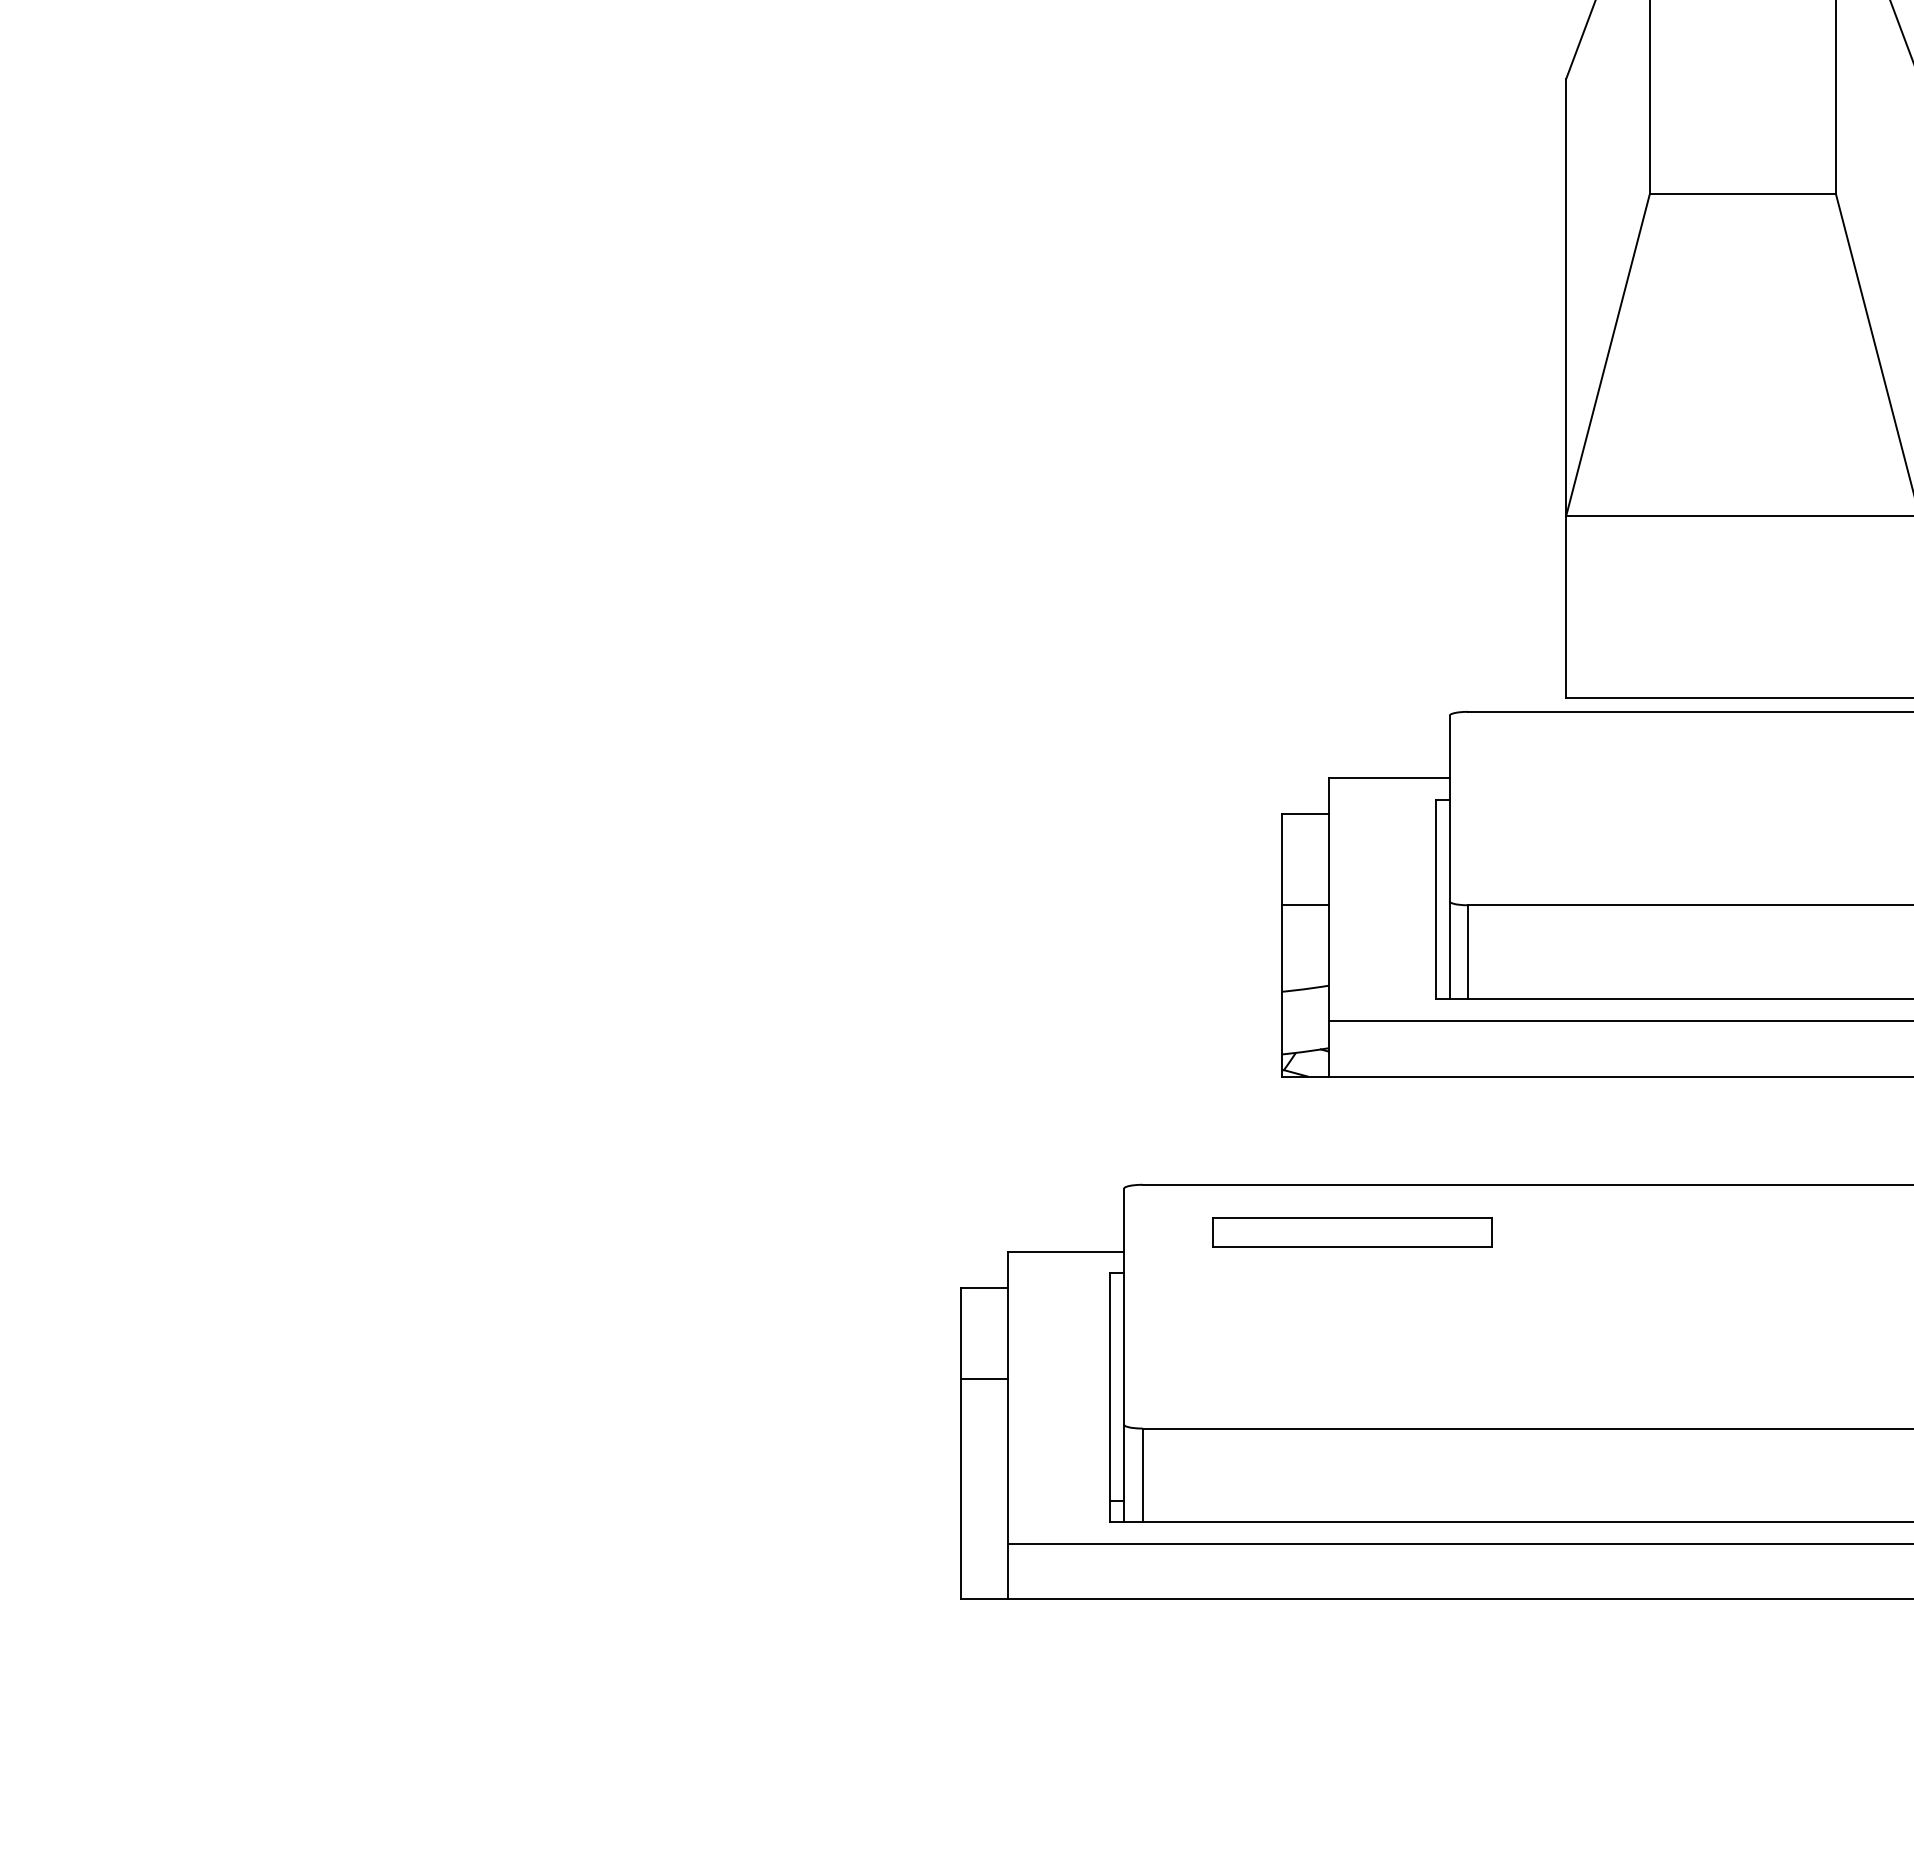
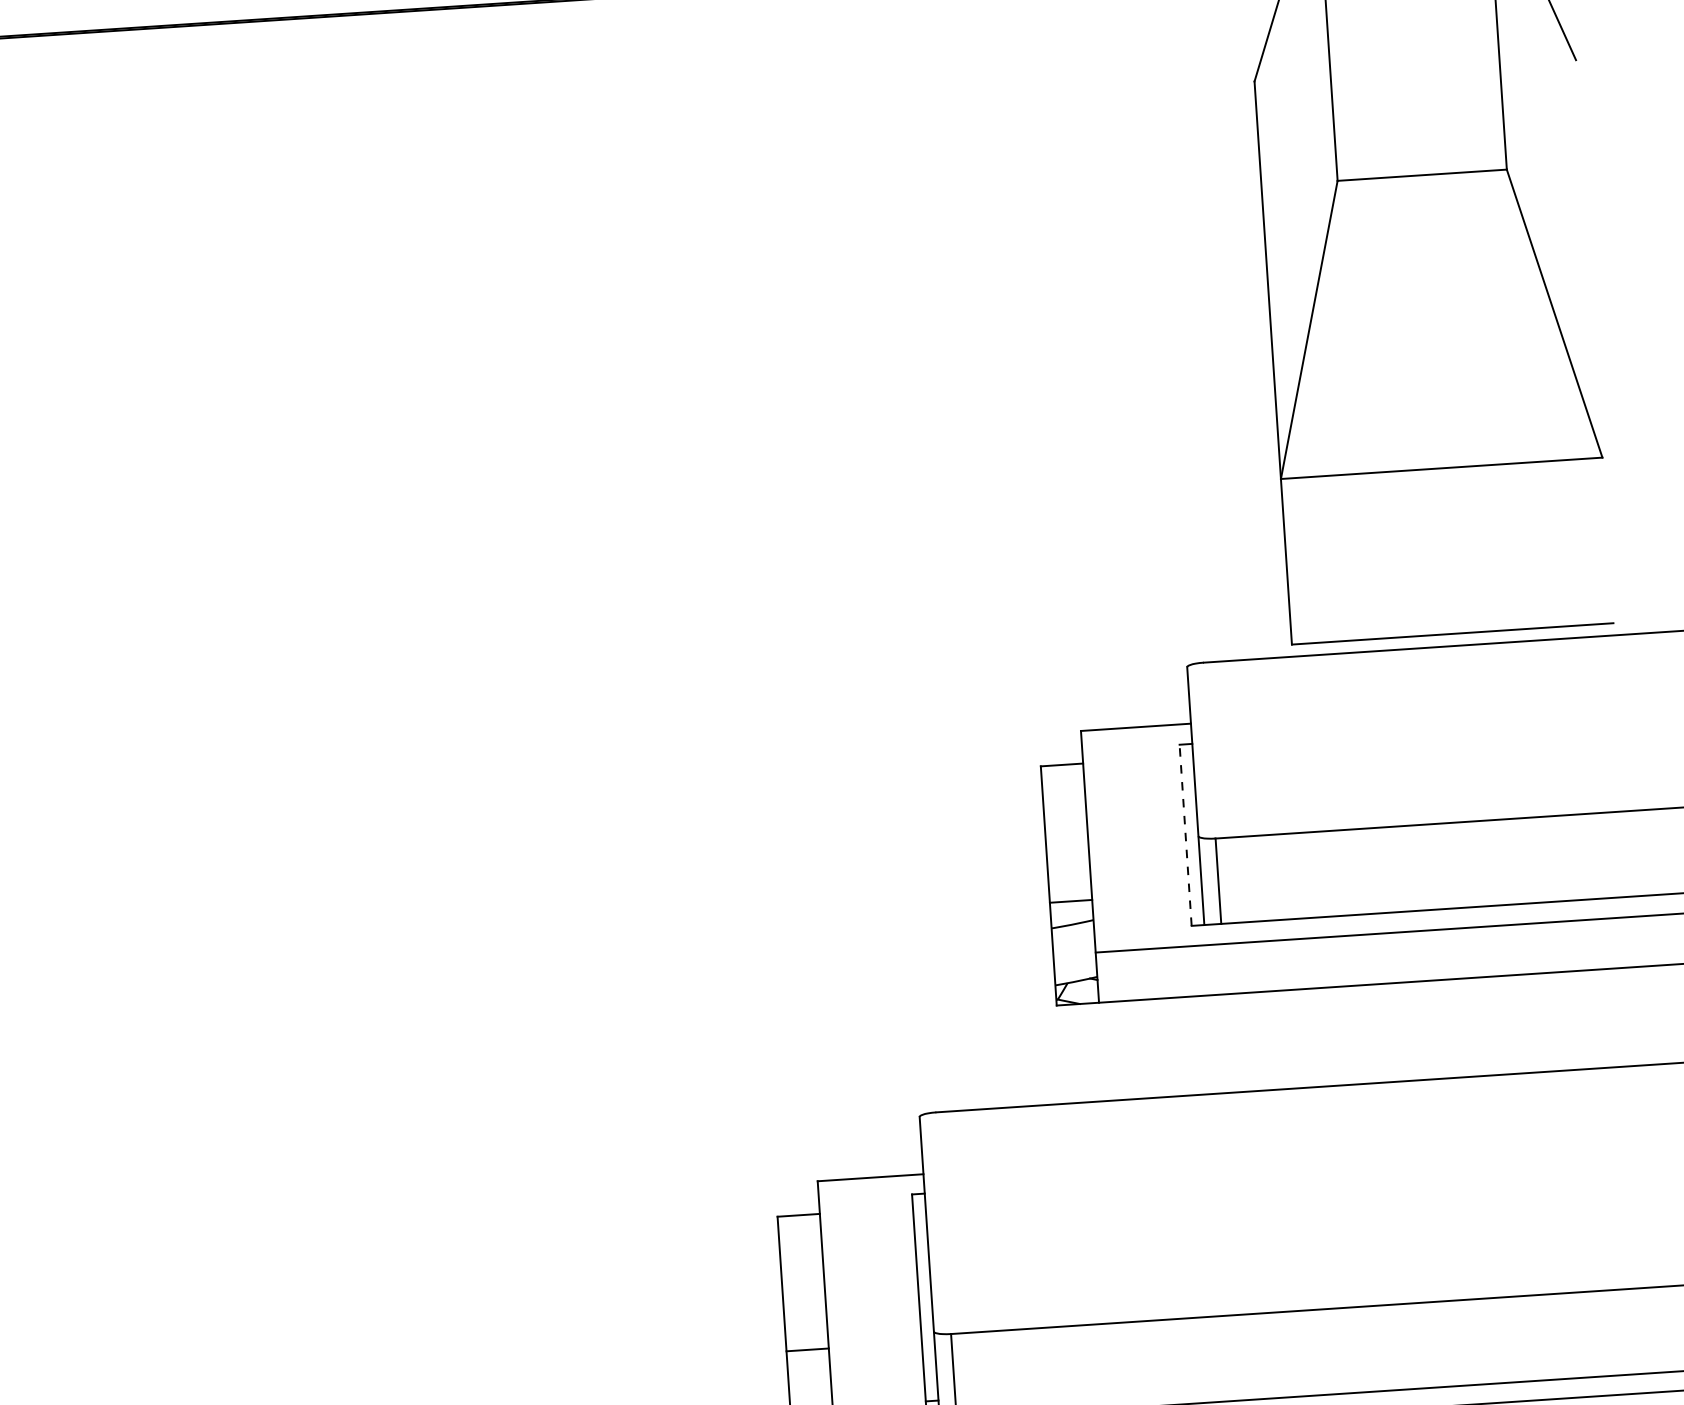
line: (1435, 899) -> (1185, 835), solid -> dashed
line: (1305, 904) -> (1070, 901), moved
part: (1352, 1232) -> (1129, 1143), removed
line: (984, 1378) -> (807, 1349), moved

